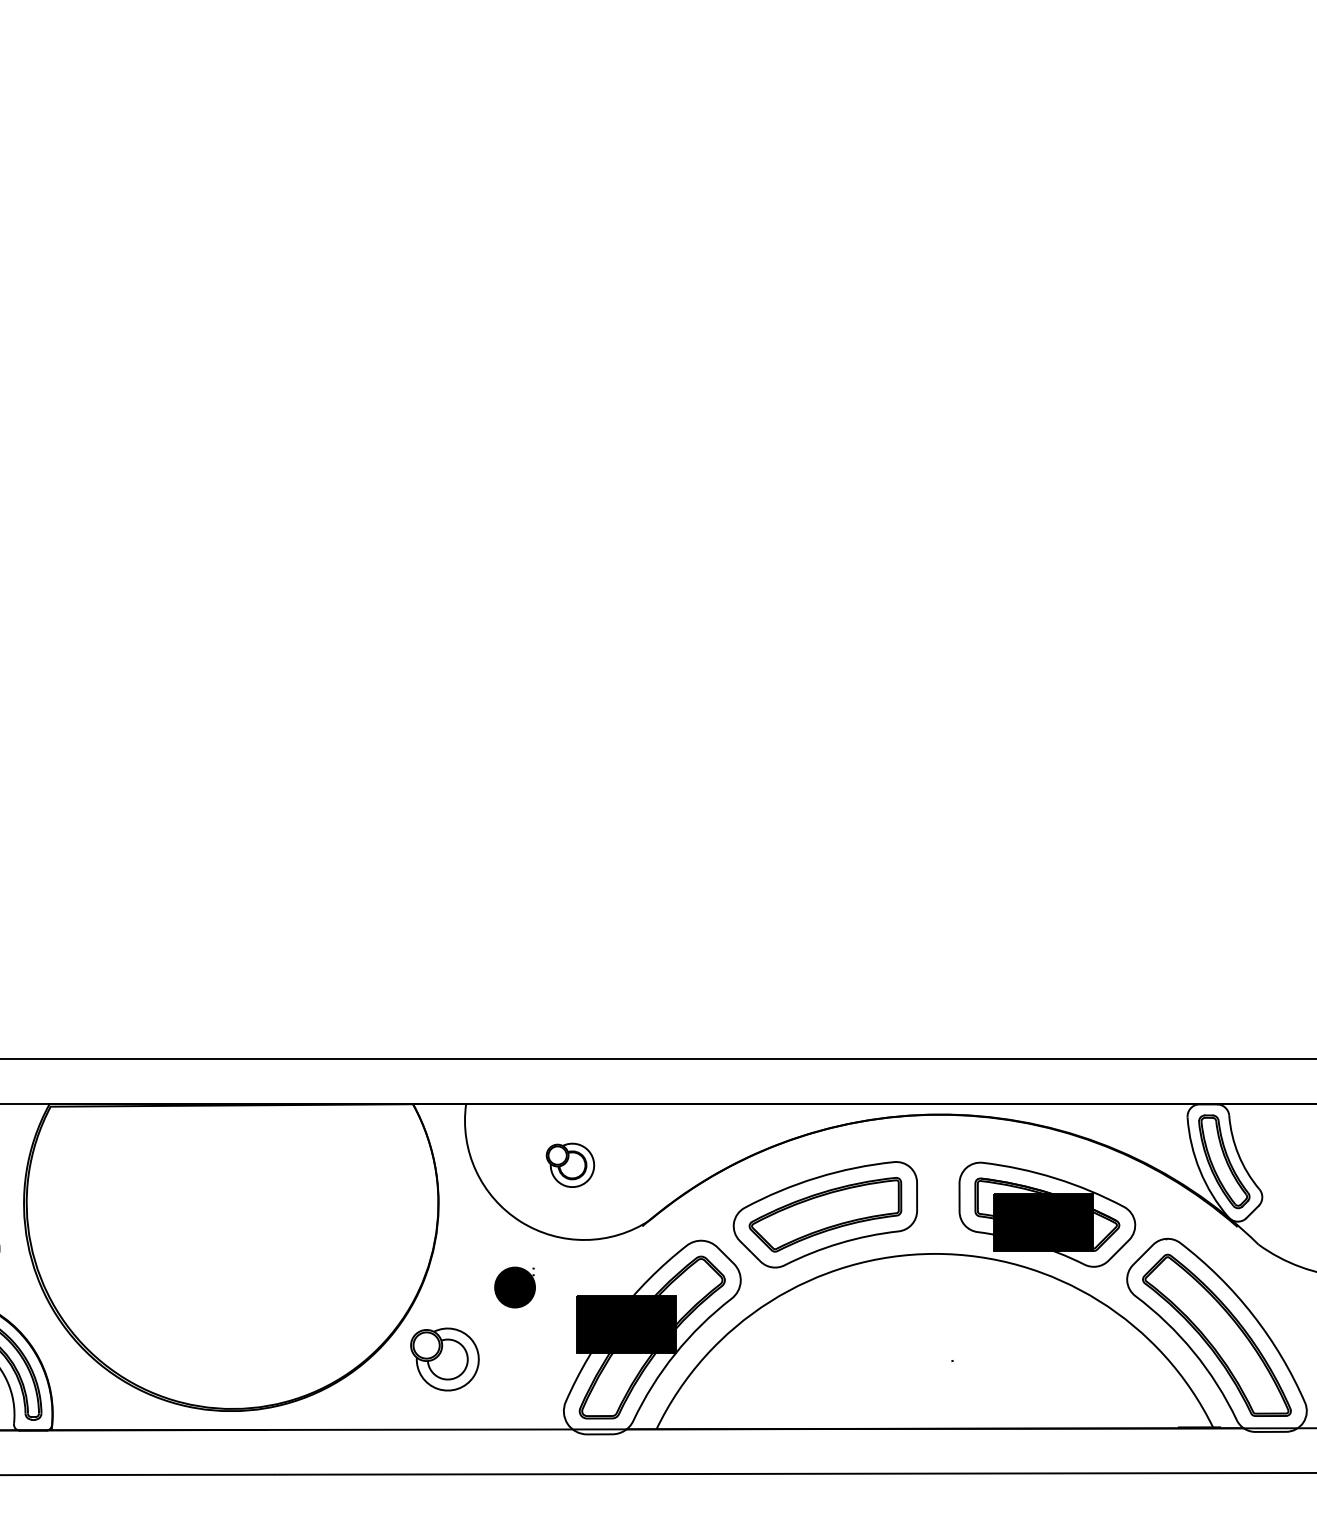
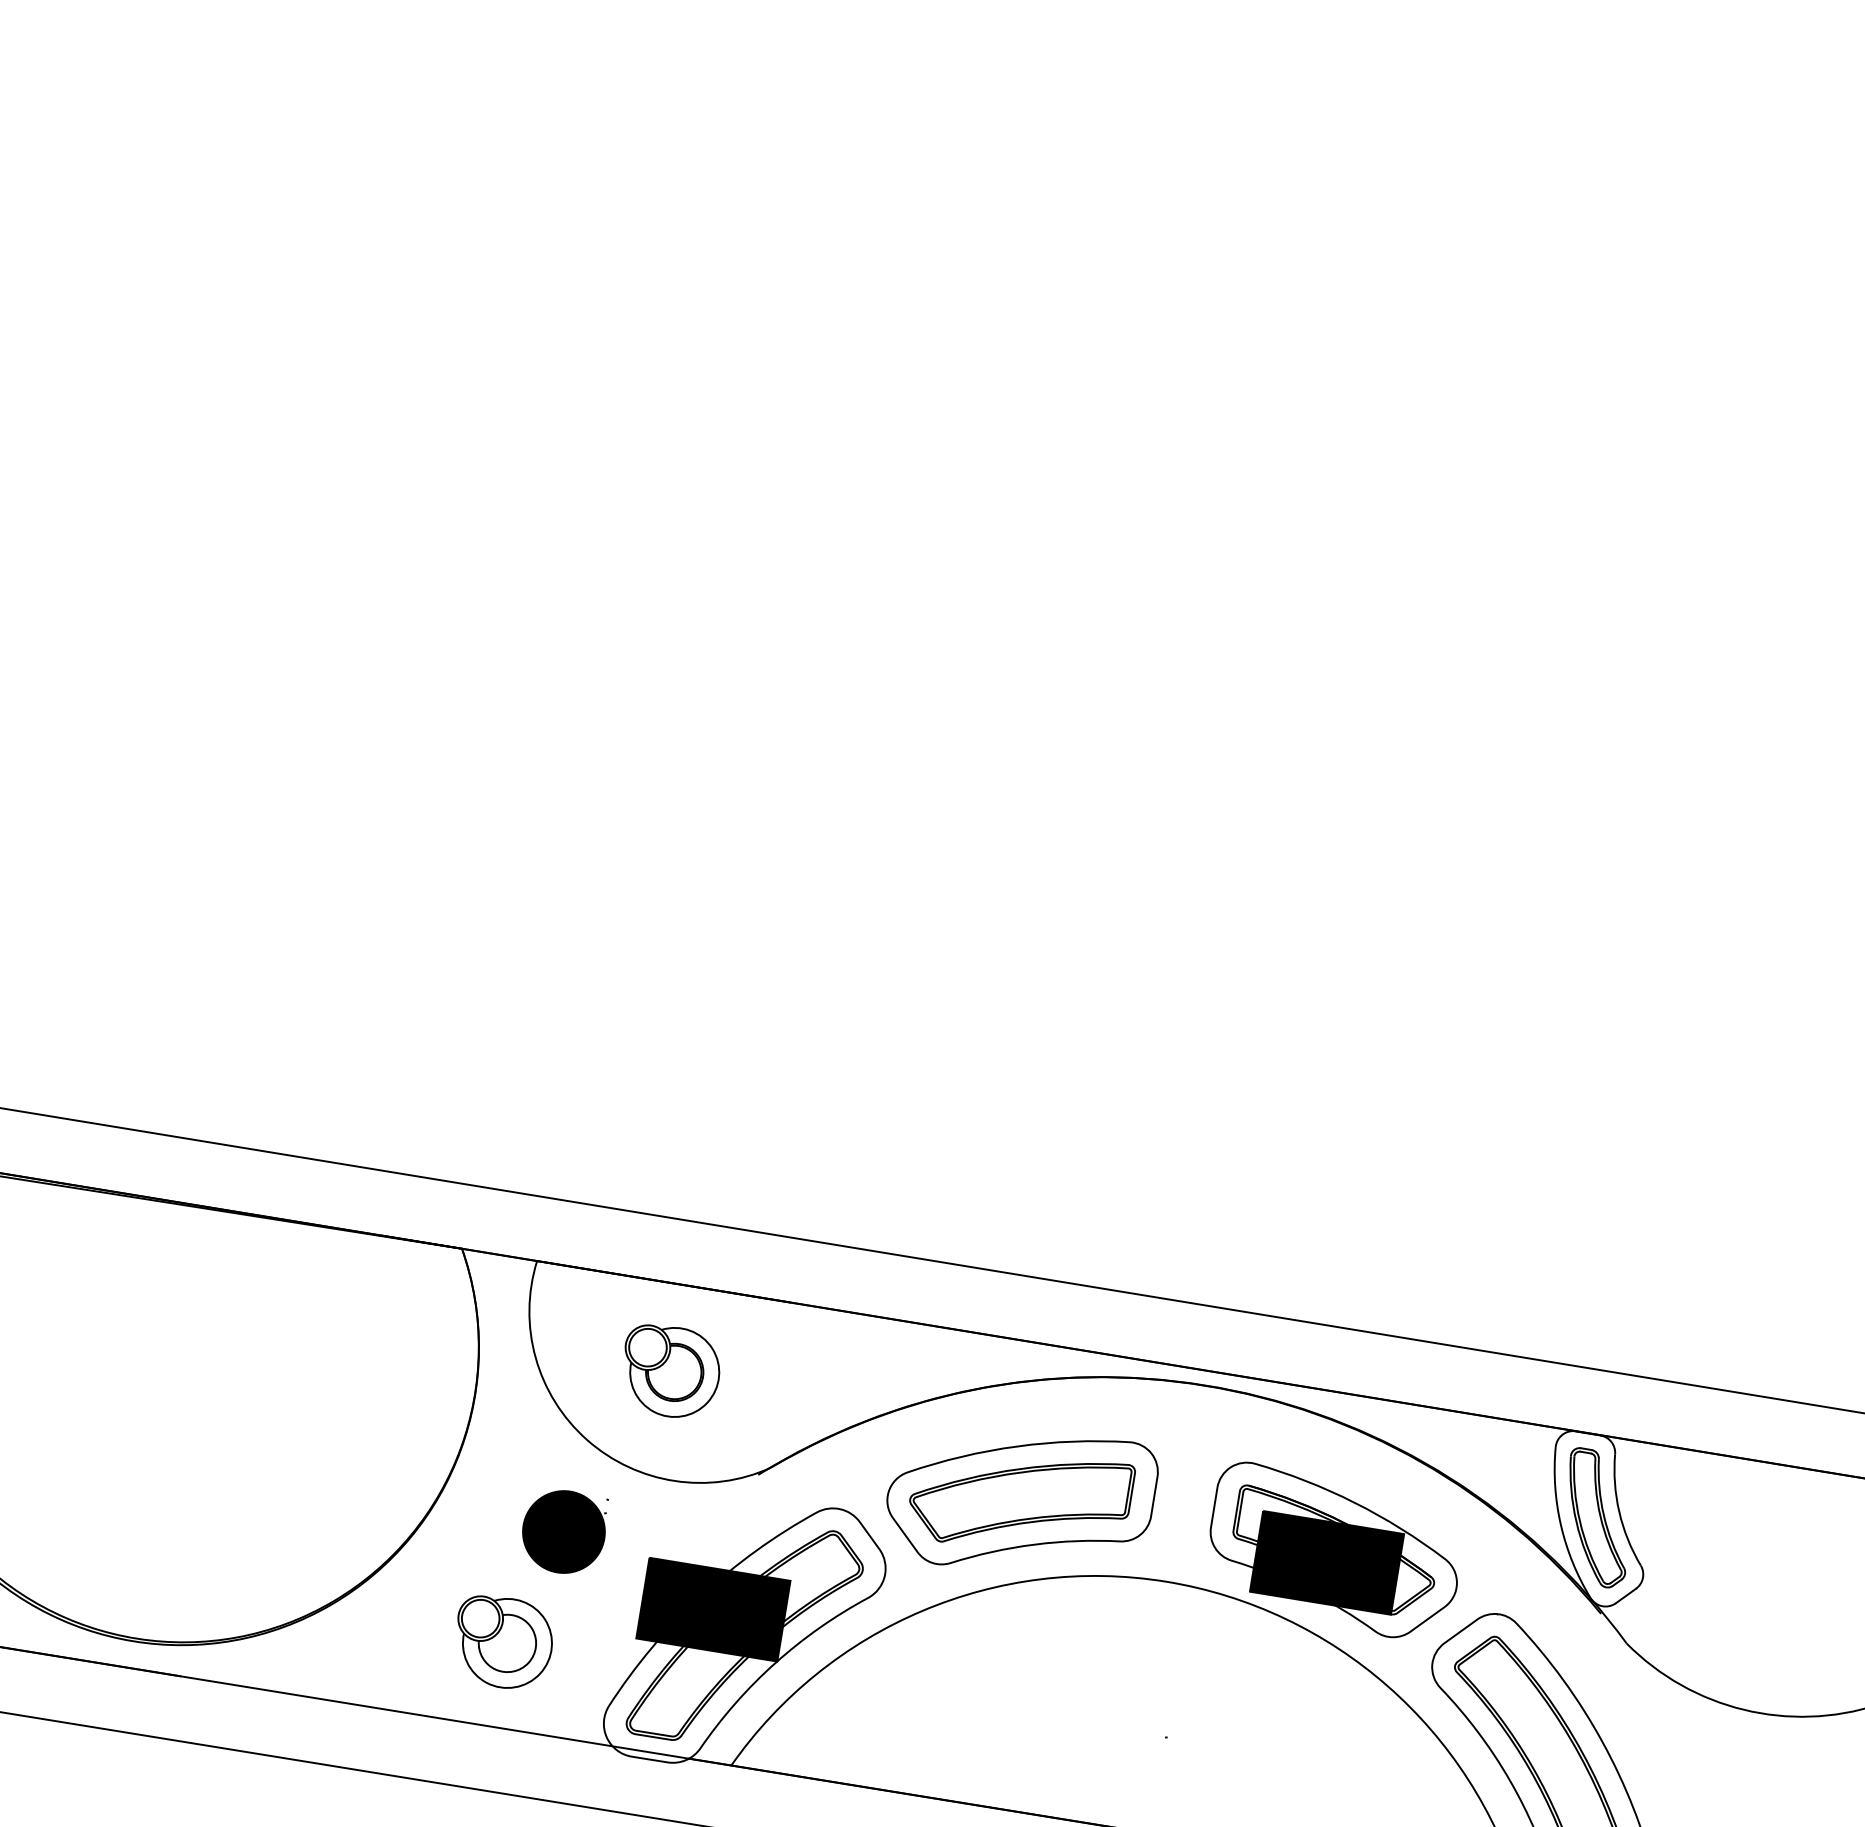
part: (570, 1165) -> (670, 1372), size x1.43
part: (514, 1287) -> (563, 1531), size x1.43
part: (444, 1359) -> (502, 1642), moved

